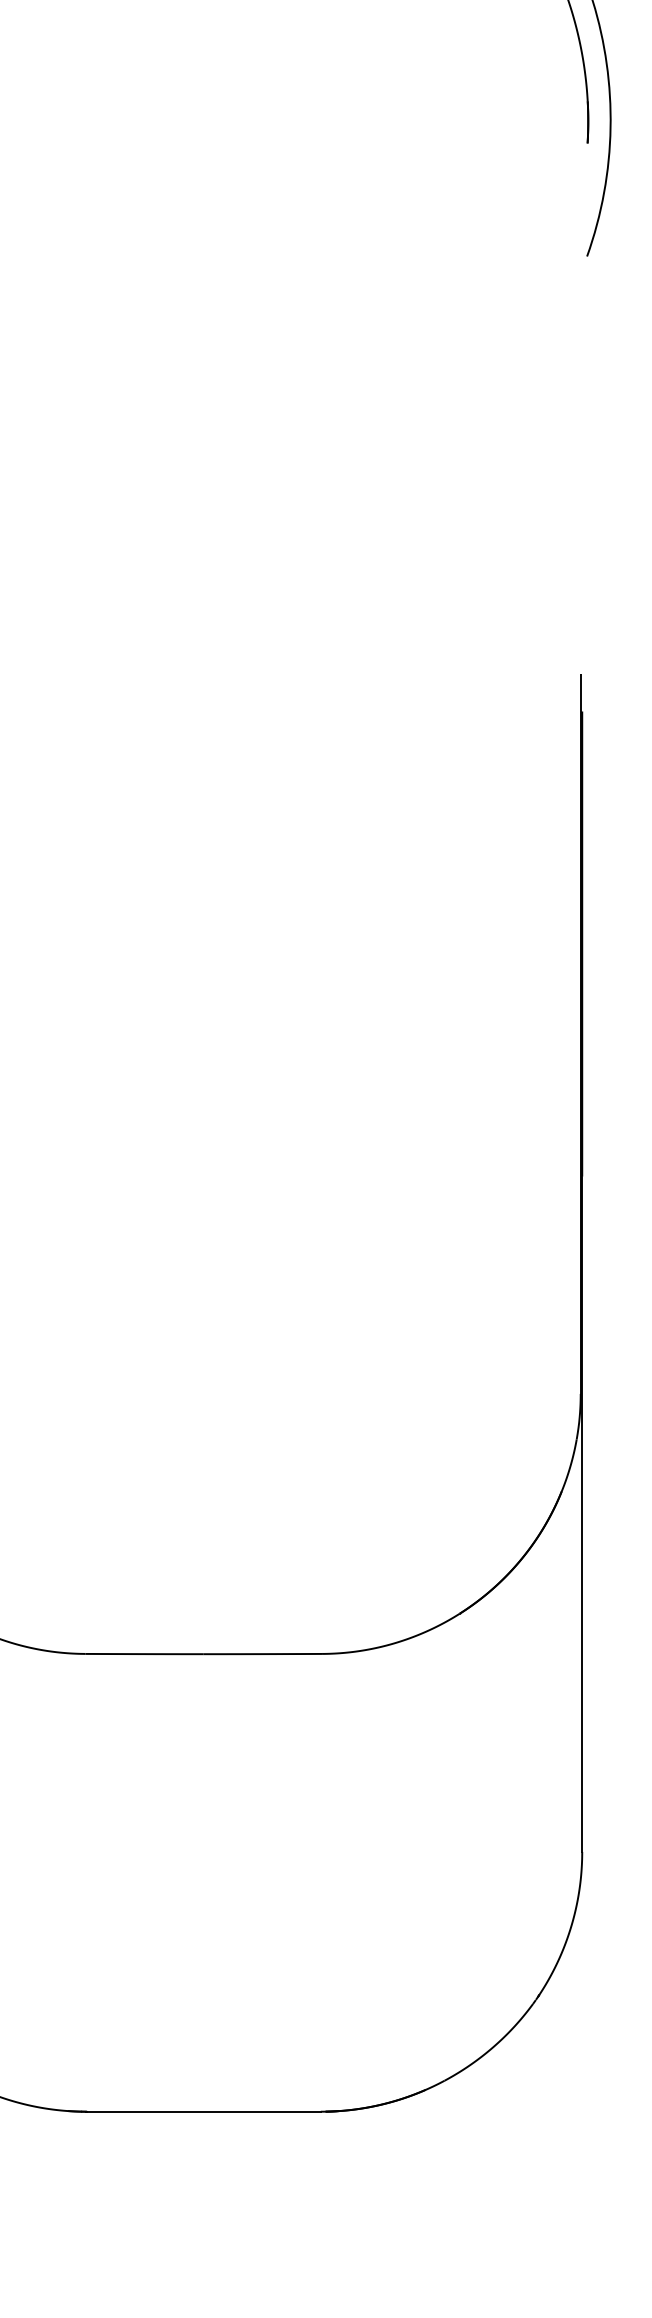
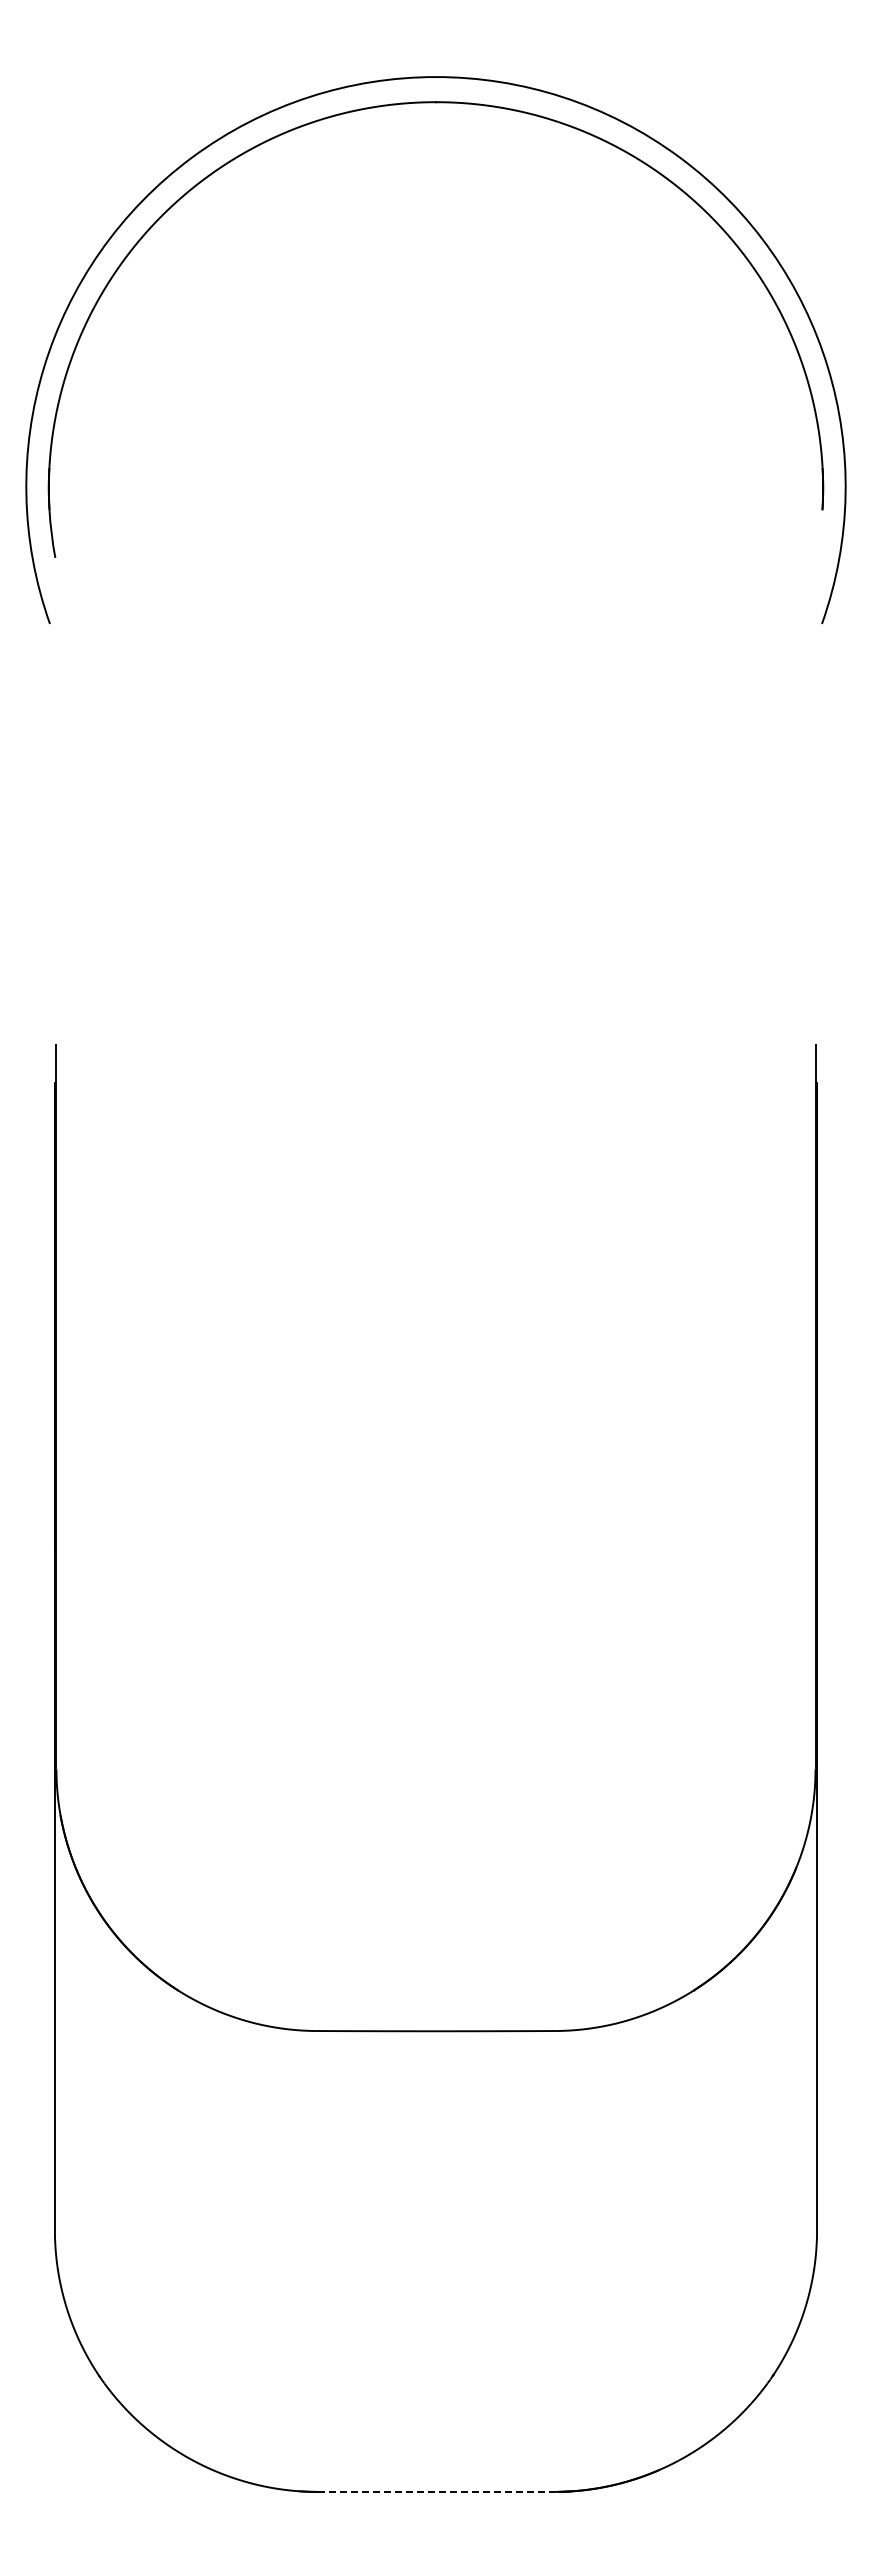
line: (203, 2111) -> (435, 2491), solid -> dashed

